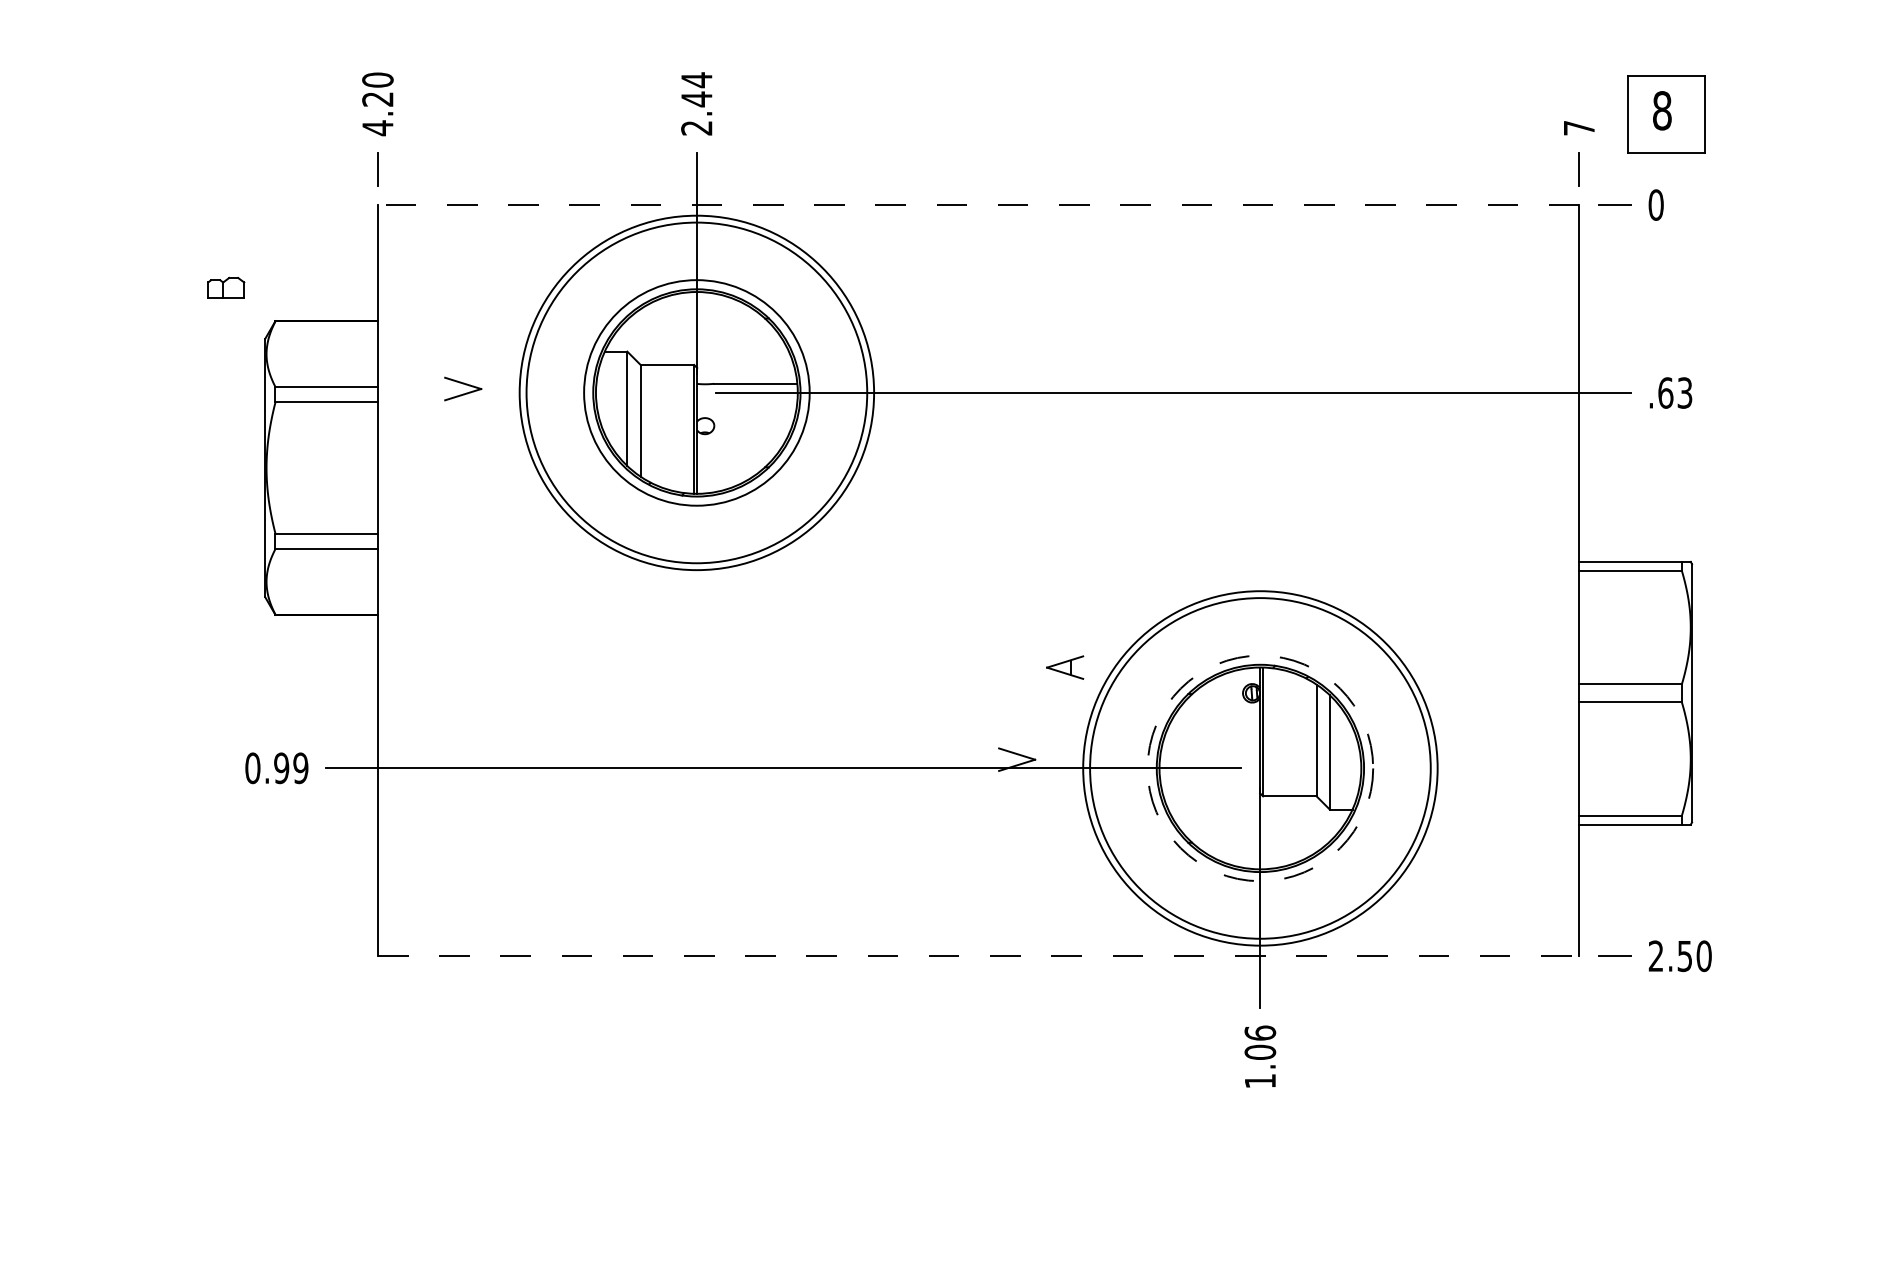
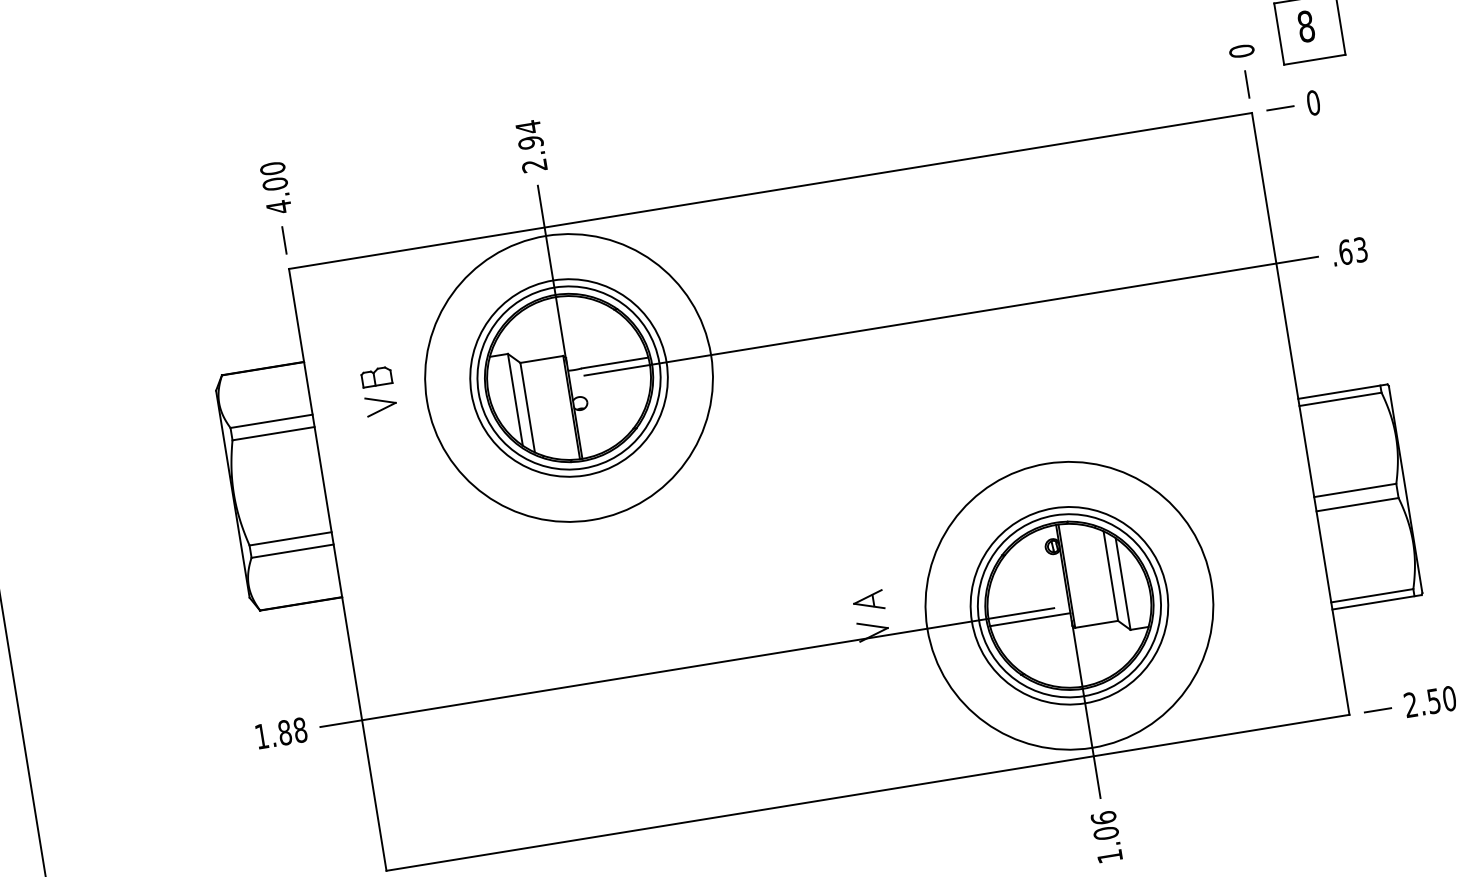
text: (377, 98) -> (274, 183), 4.20 -> 4.00
text: (696, 99) -> (530, 142), 2.44 -> 2.94
text: (1579, 127) -> (1241, 50), 7 -> 0
line: (978, 205) -> (770, 191), dashed -> solid
part: (226, 287) -> (376, 376), moved
circle: (696, 392) -> (568, 377), size x0.71
part: (1065, 667) -> (868, 601), moved
text: (276, 768) -> (280, 733), 0.99 -> 1.88
circle: (1260, 768) -> (1069, 605), dashed -> solid
circle: (1260, 768) -> (1069, 605), size x0.71
line: (1209, 777) -> (1029, 619), added
line: (978, 956) -> (867, 793), dashed -> solid

